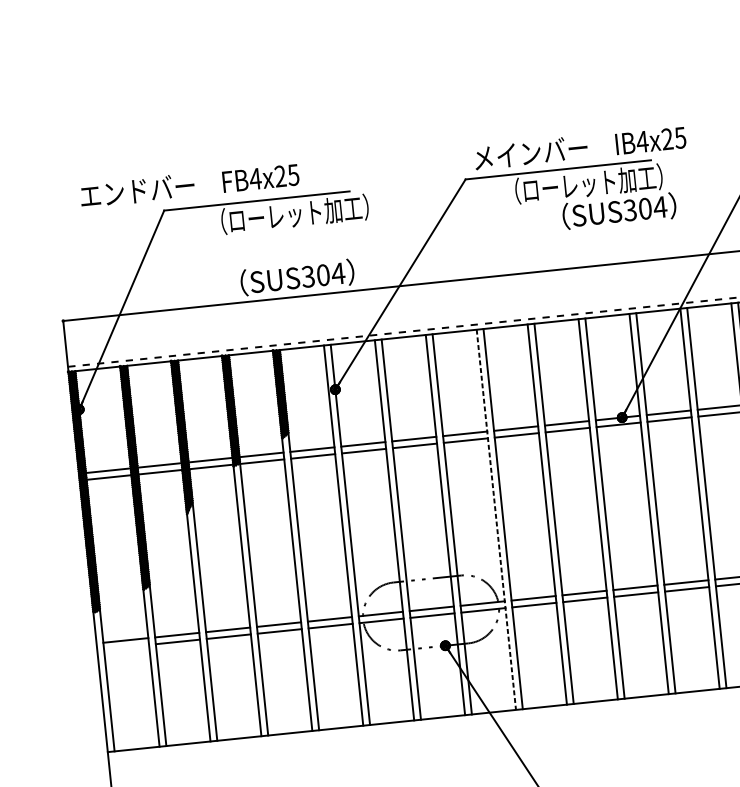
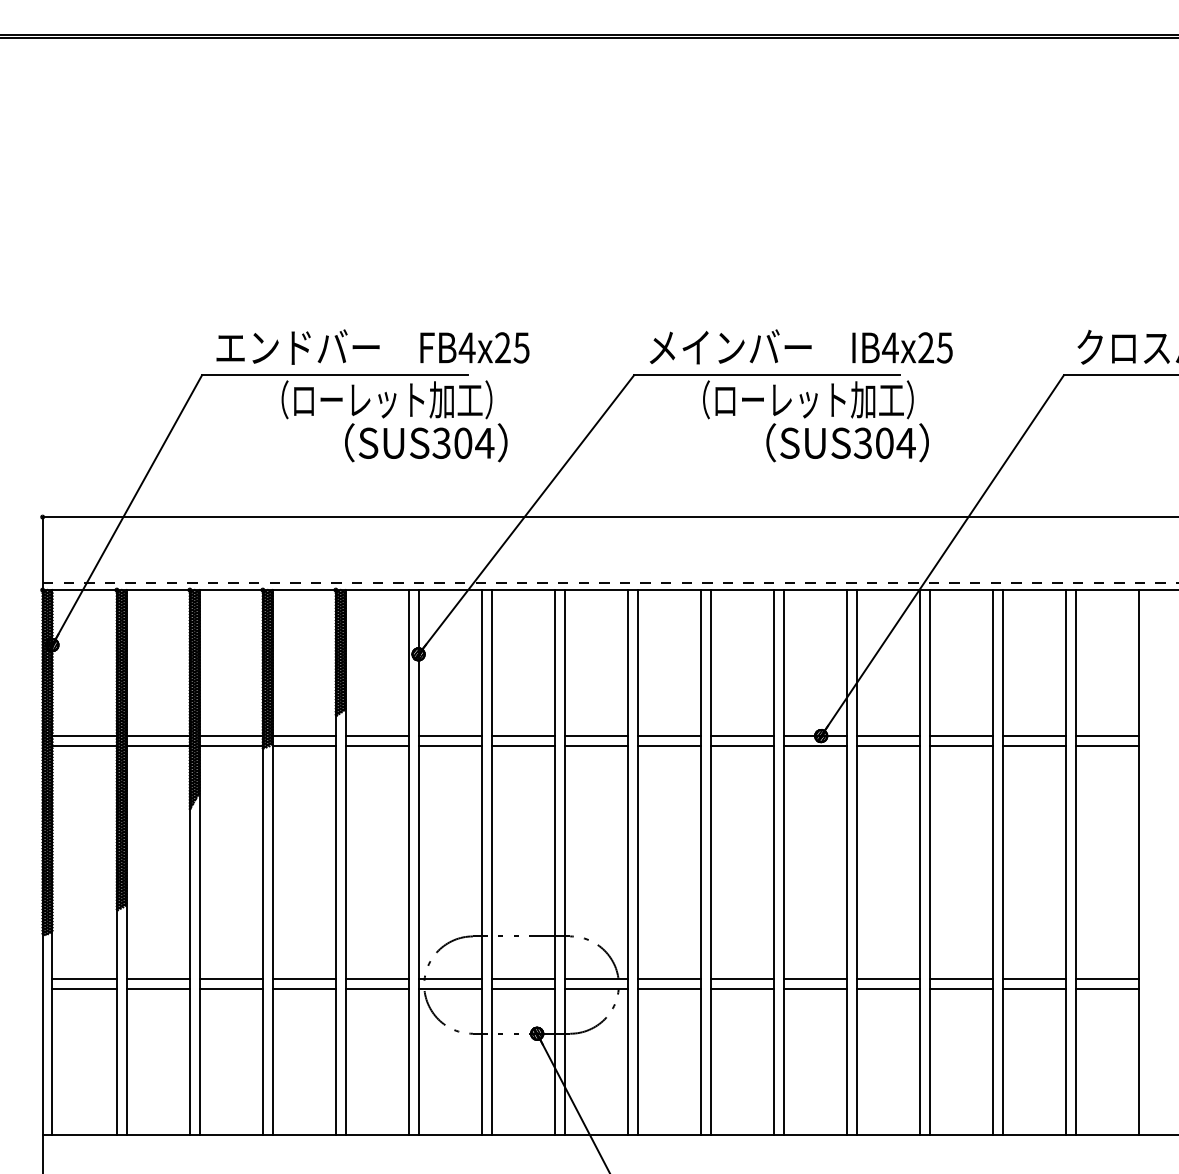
text: (189, 184) -> (372, 346), moved
text: (297, 277) -> (426, 442), moved
line: (496, 519) -> (627, 862), dashed -> solid
line: (126, 647) -> (84, 989), added

